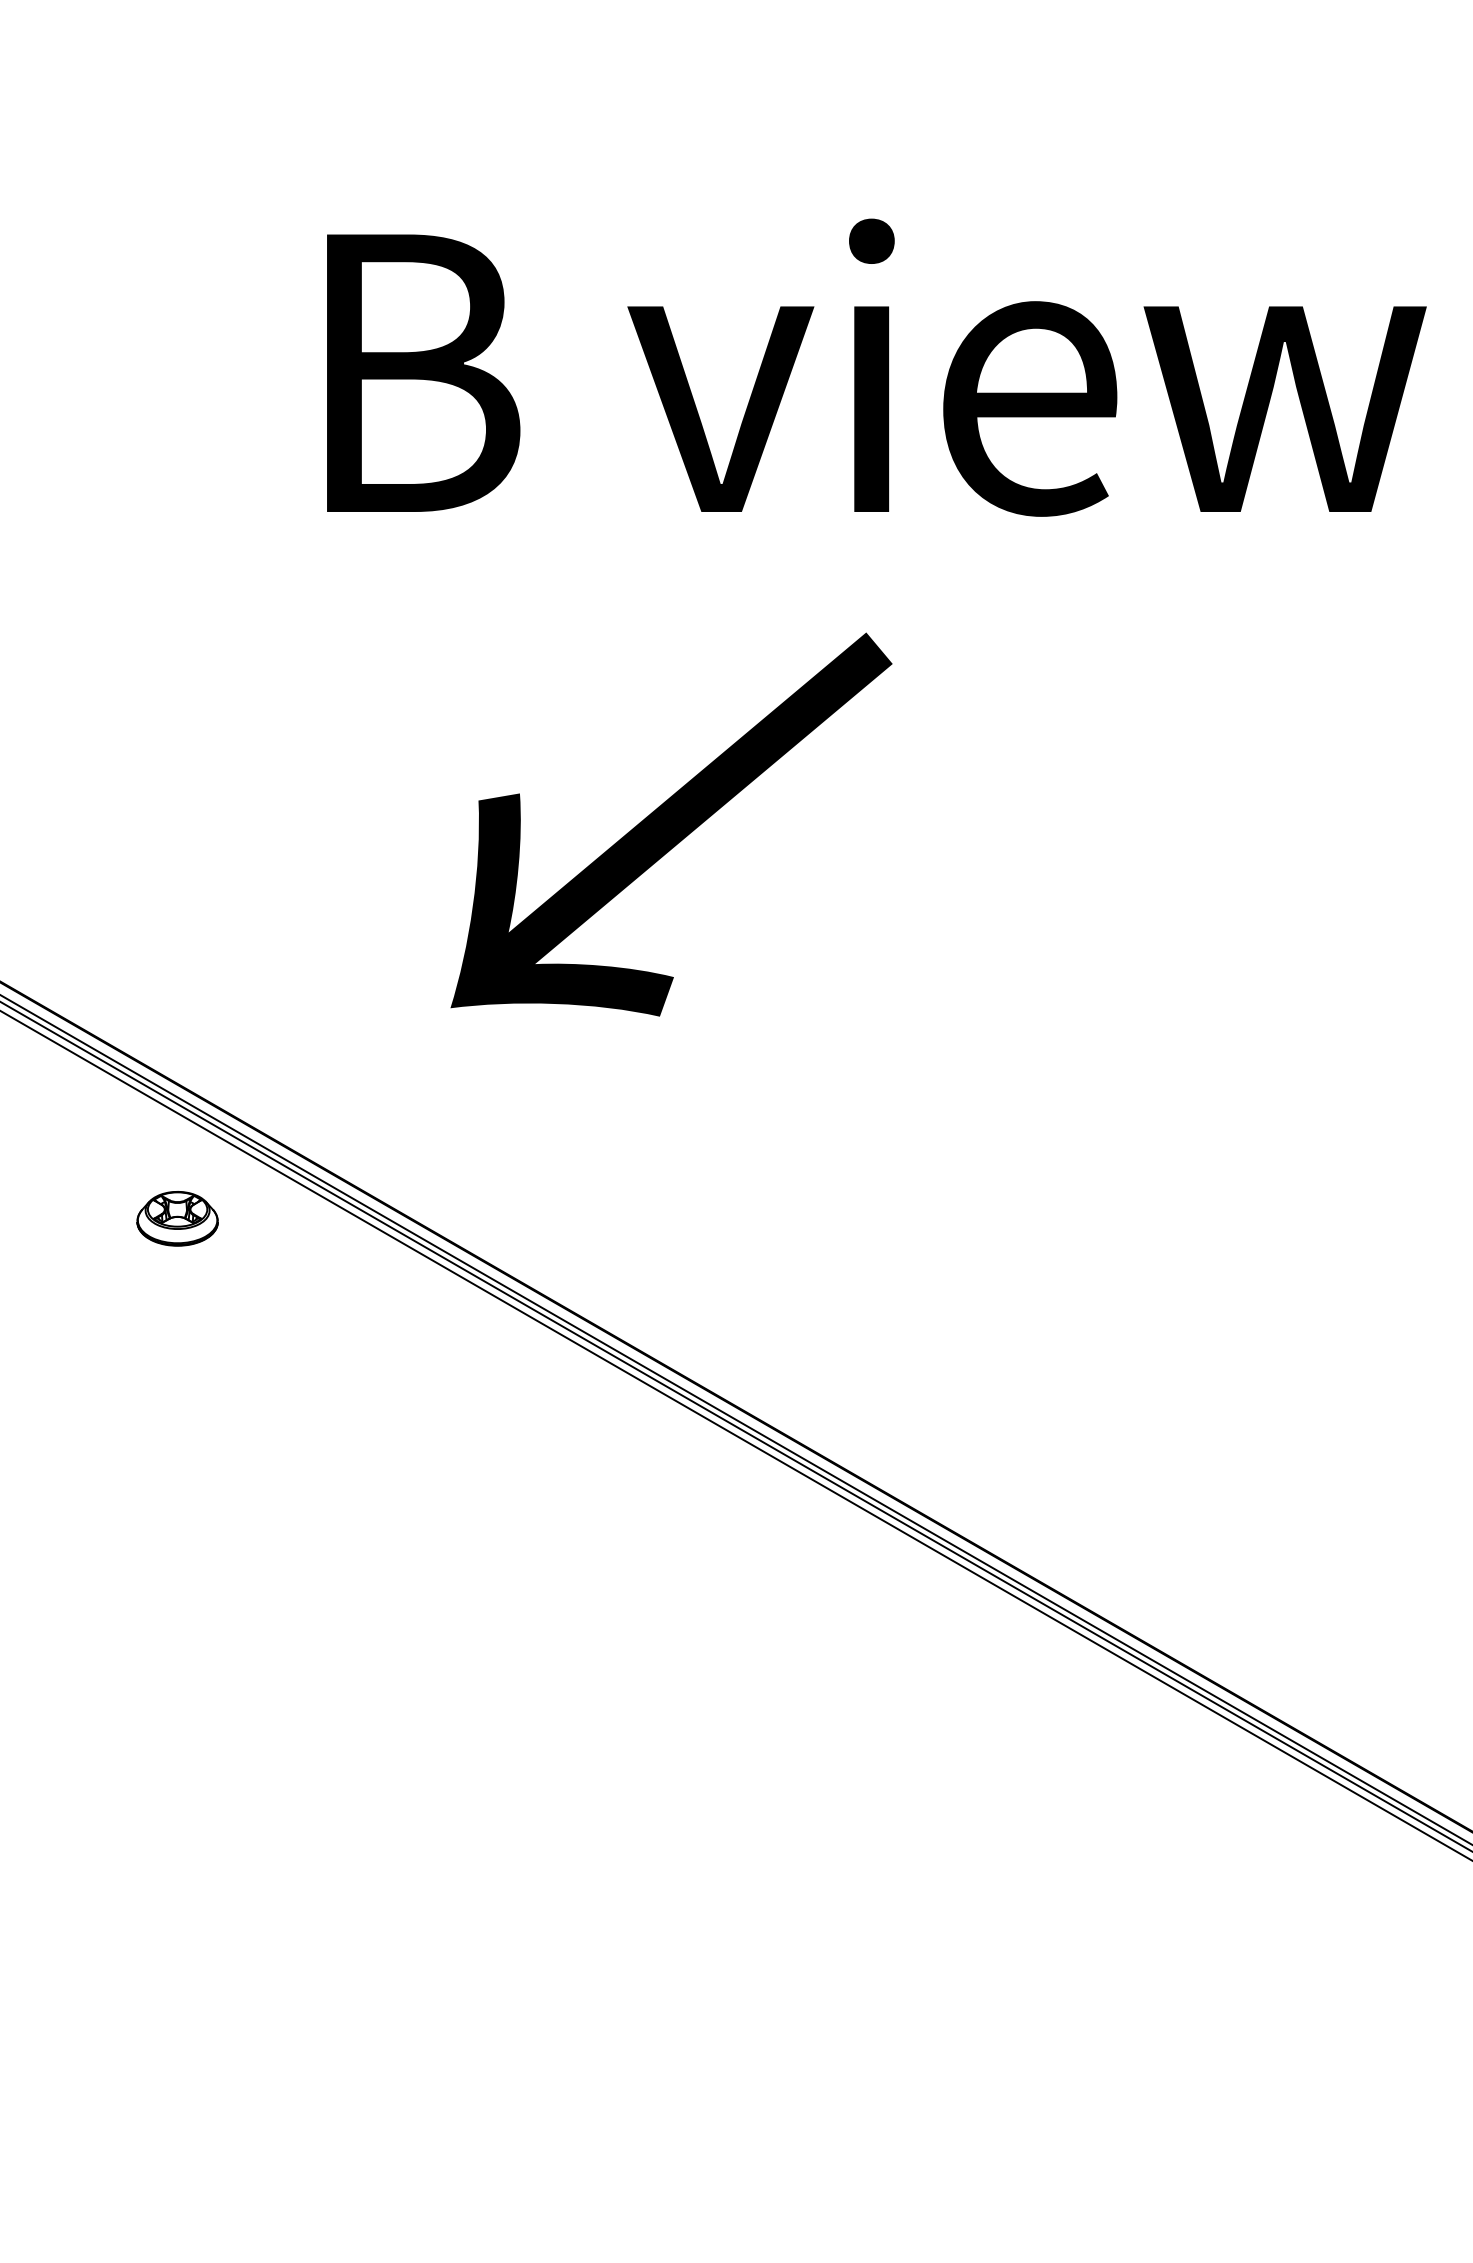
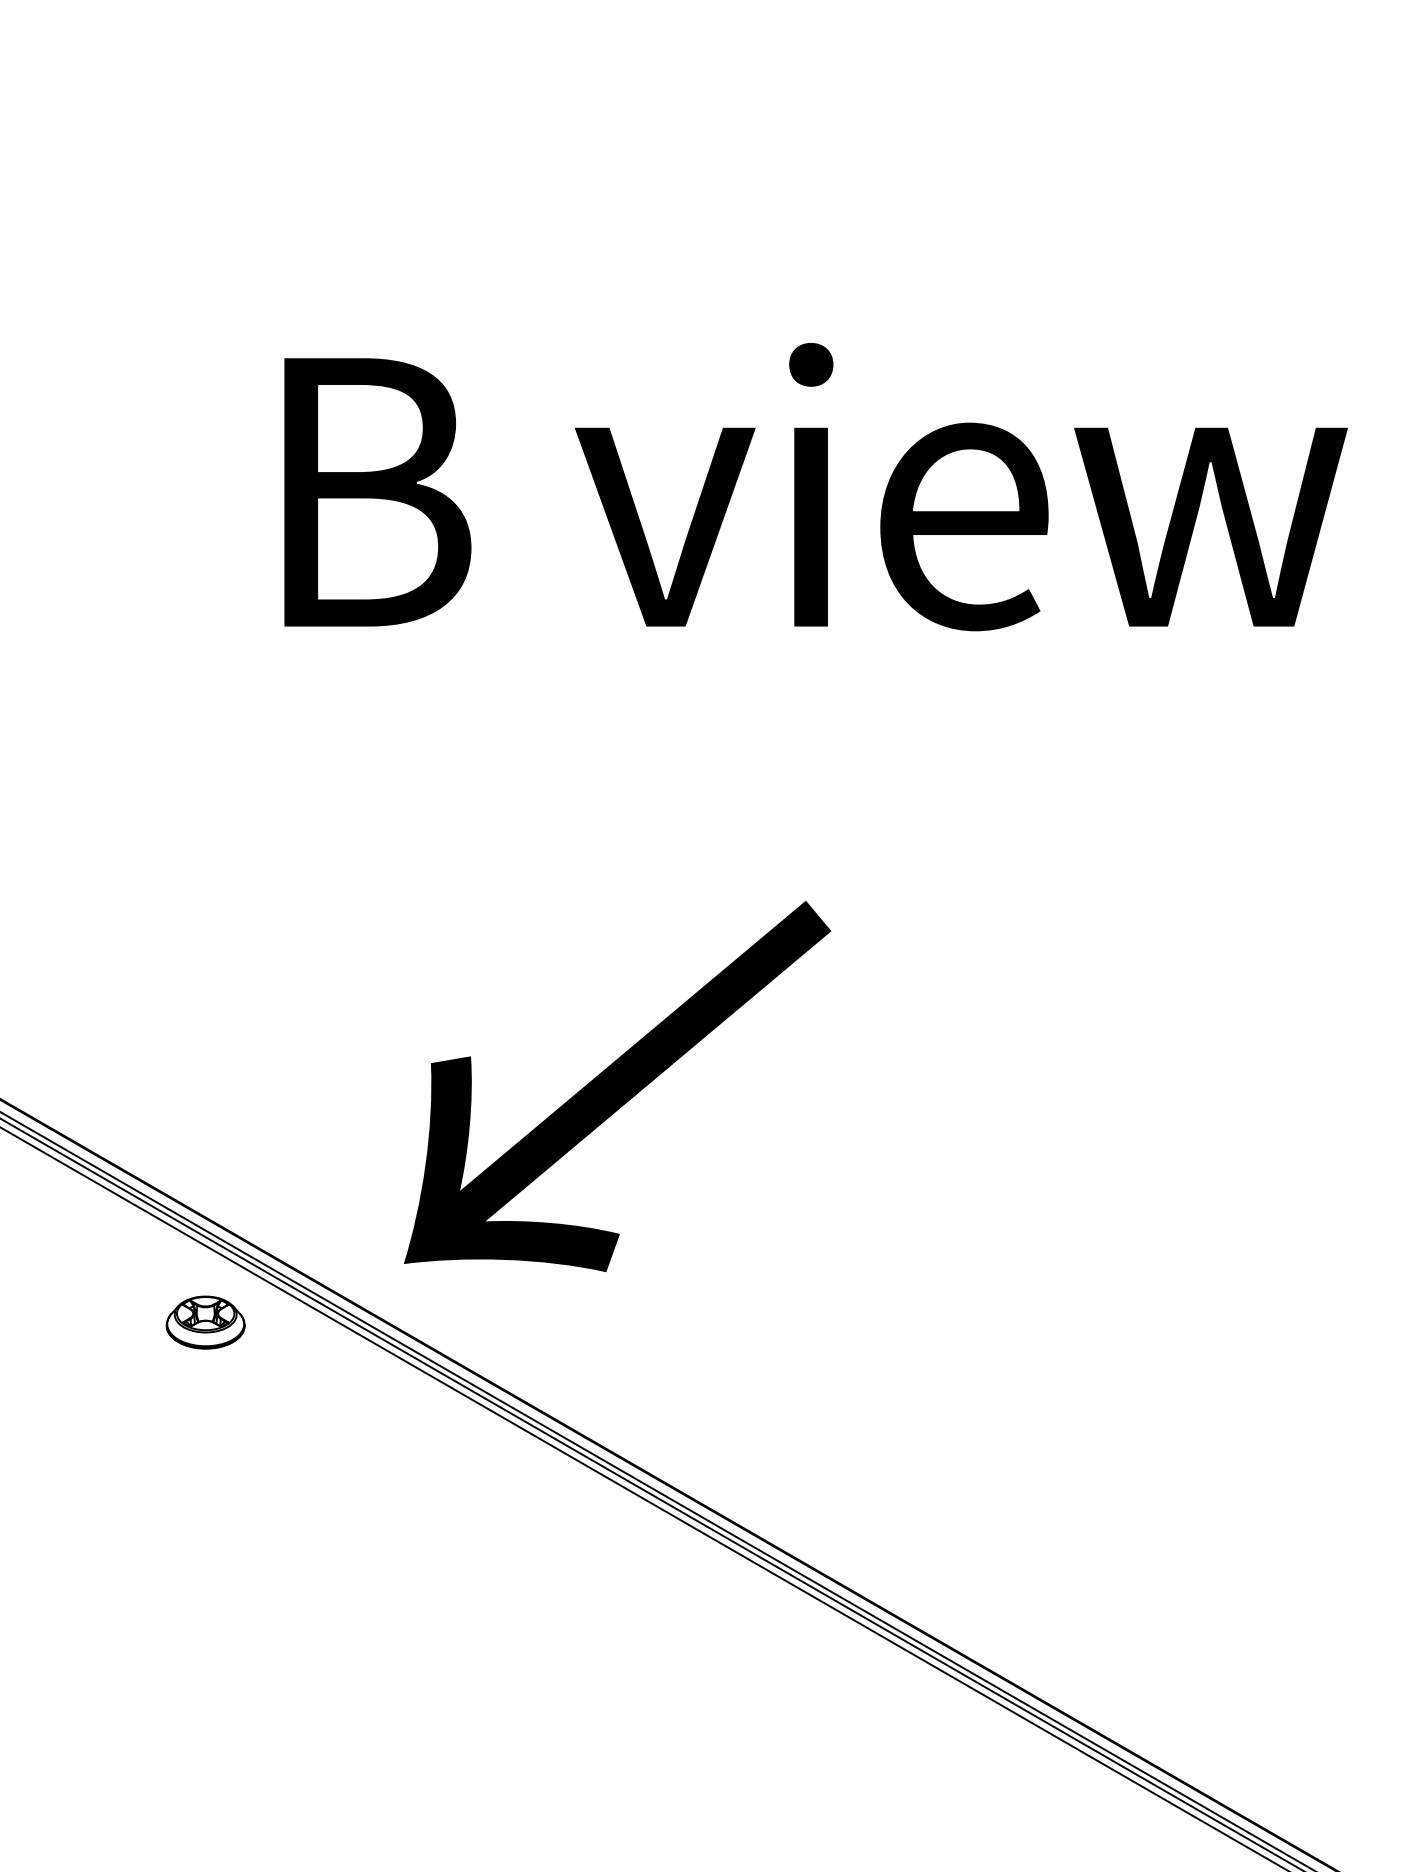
text: (671, 824) -> (617, 1086), moved
part: (177, 1218) -> (205, 1322), moved

